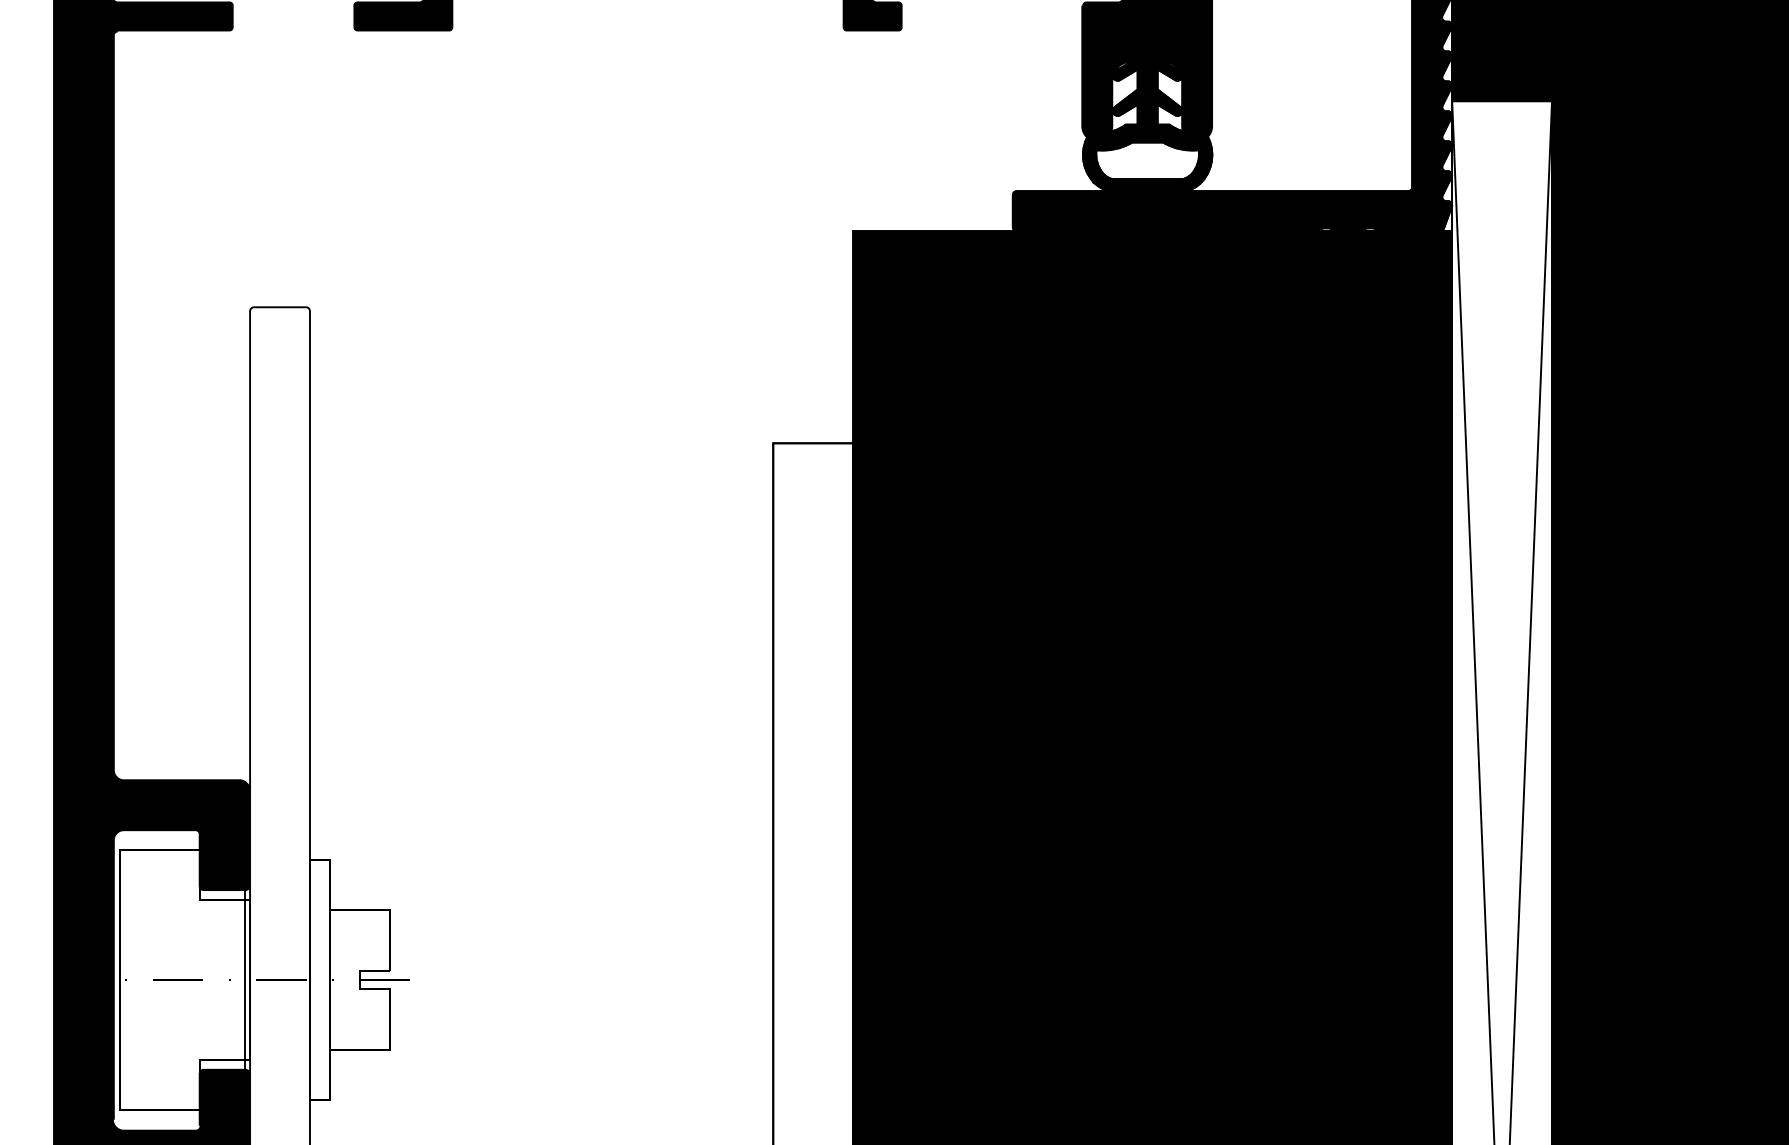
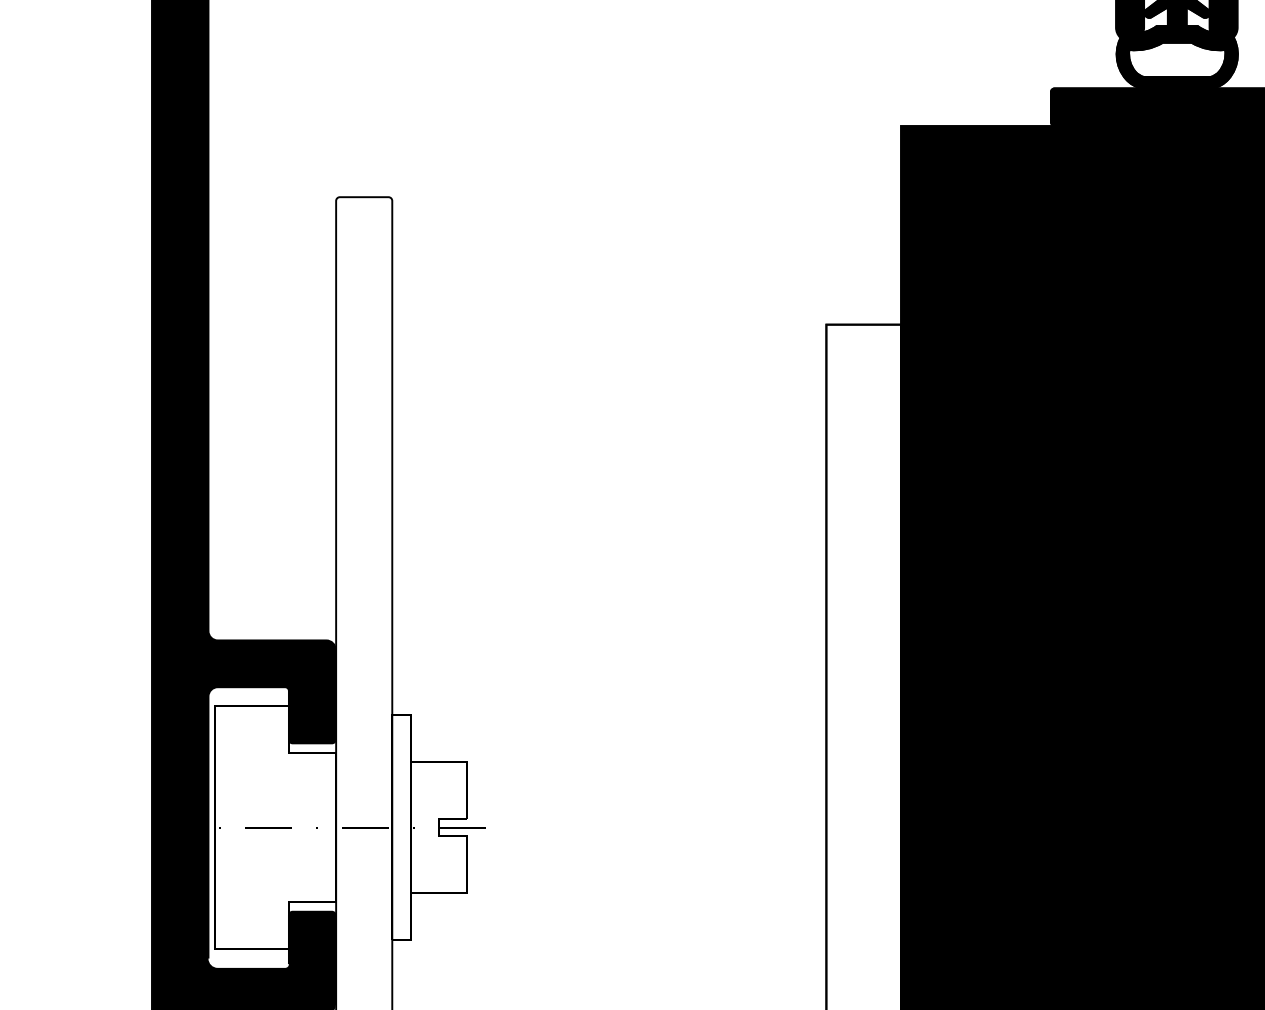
line: (245, 978) -> (331, 826), removed

